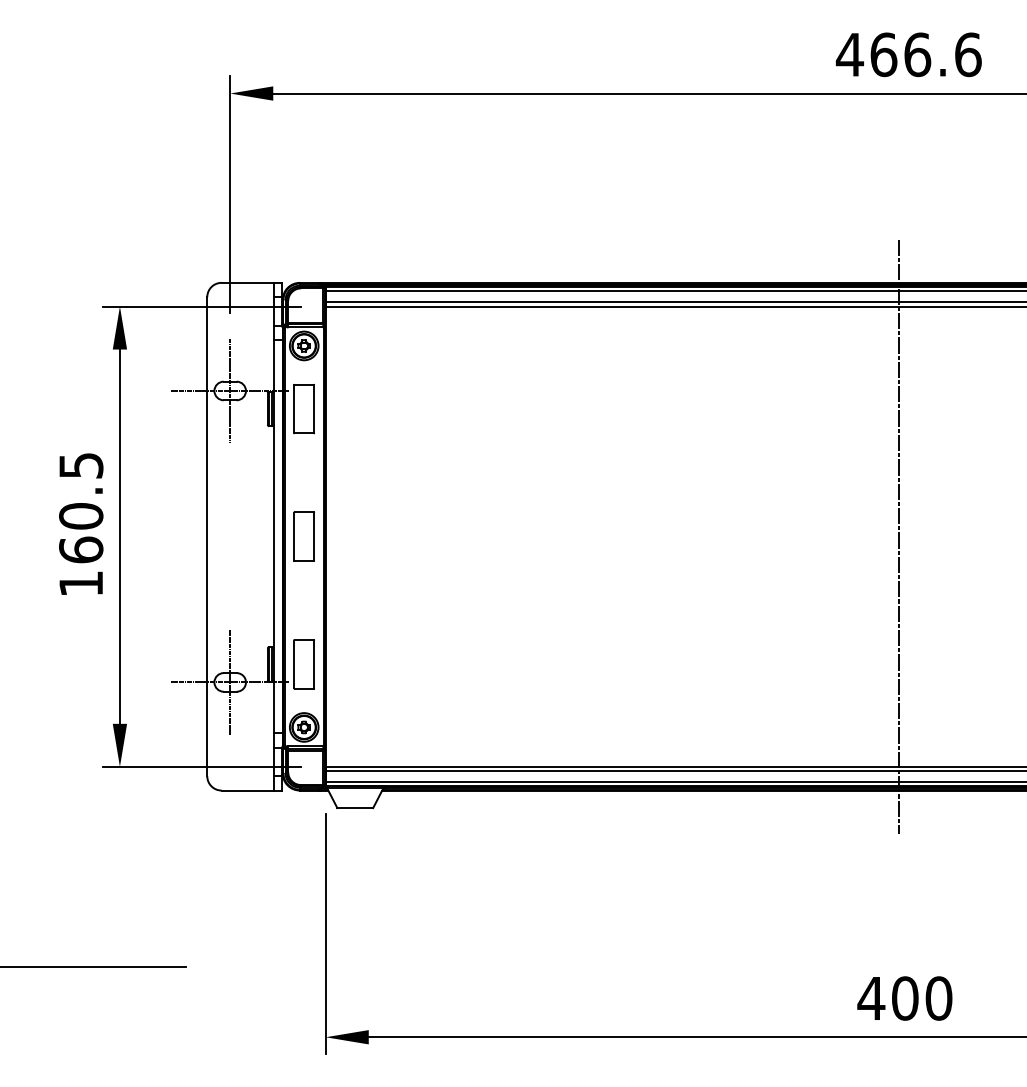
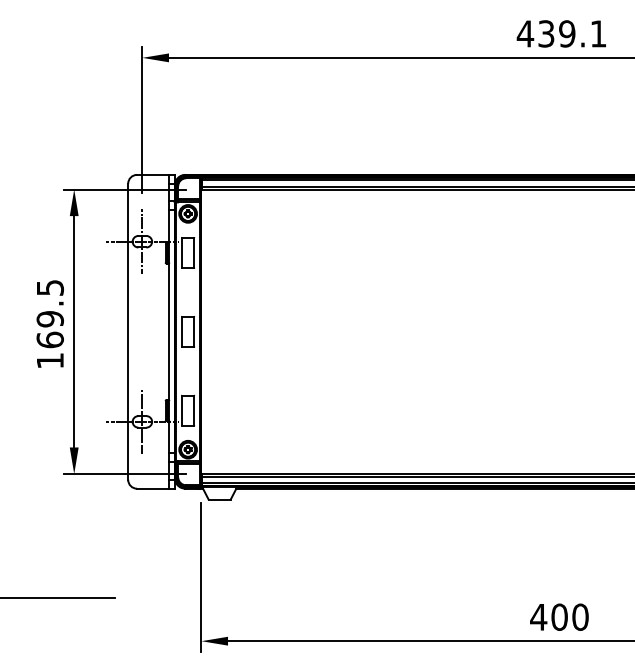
text: (926, 54) -> (572, 33), 466.6 -> 439.1
text: (79, 516) -> (49, 319), 160.5 -> 169.5
line: (900, 536) -> (556, 331), removed

